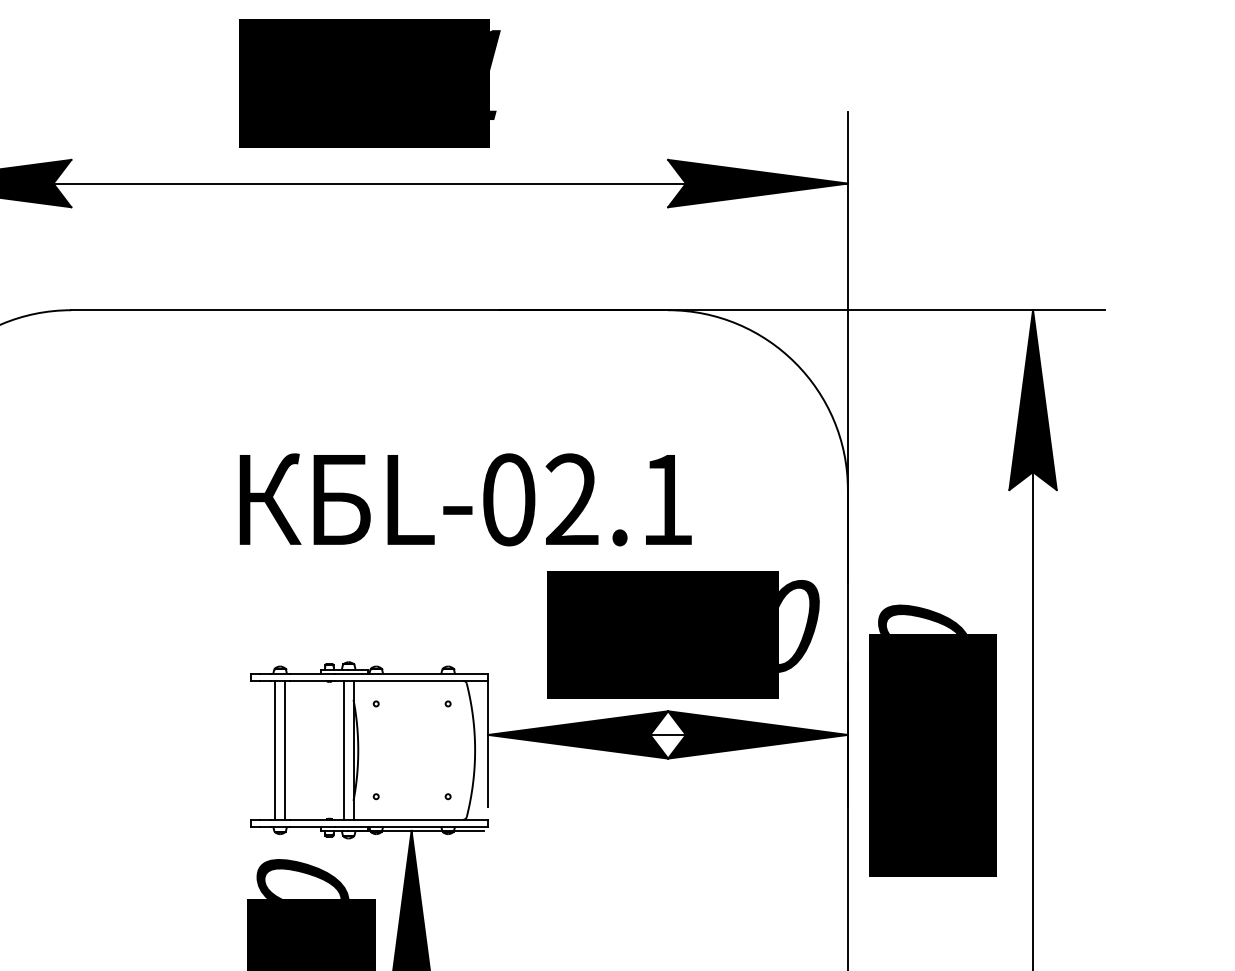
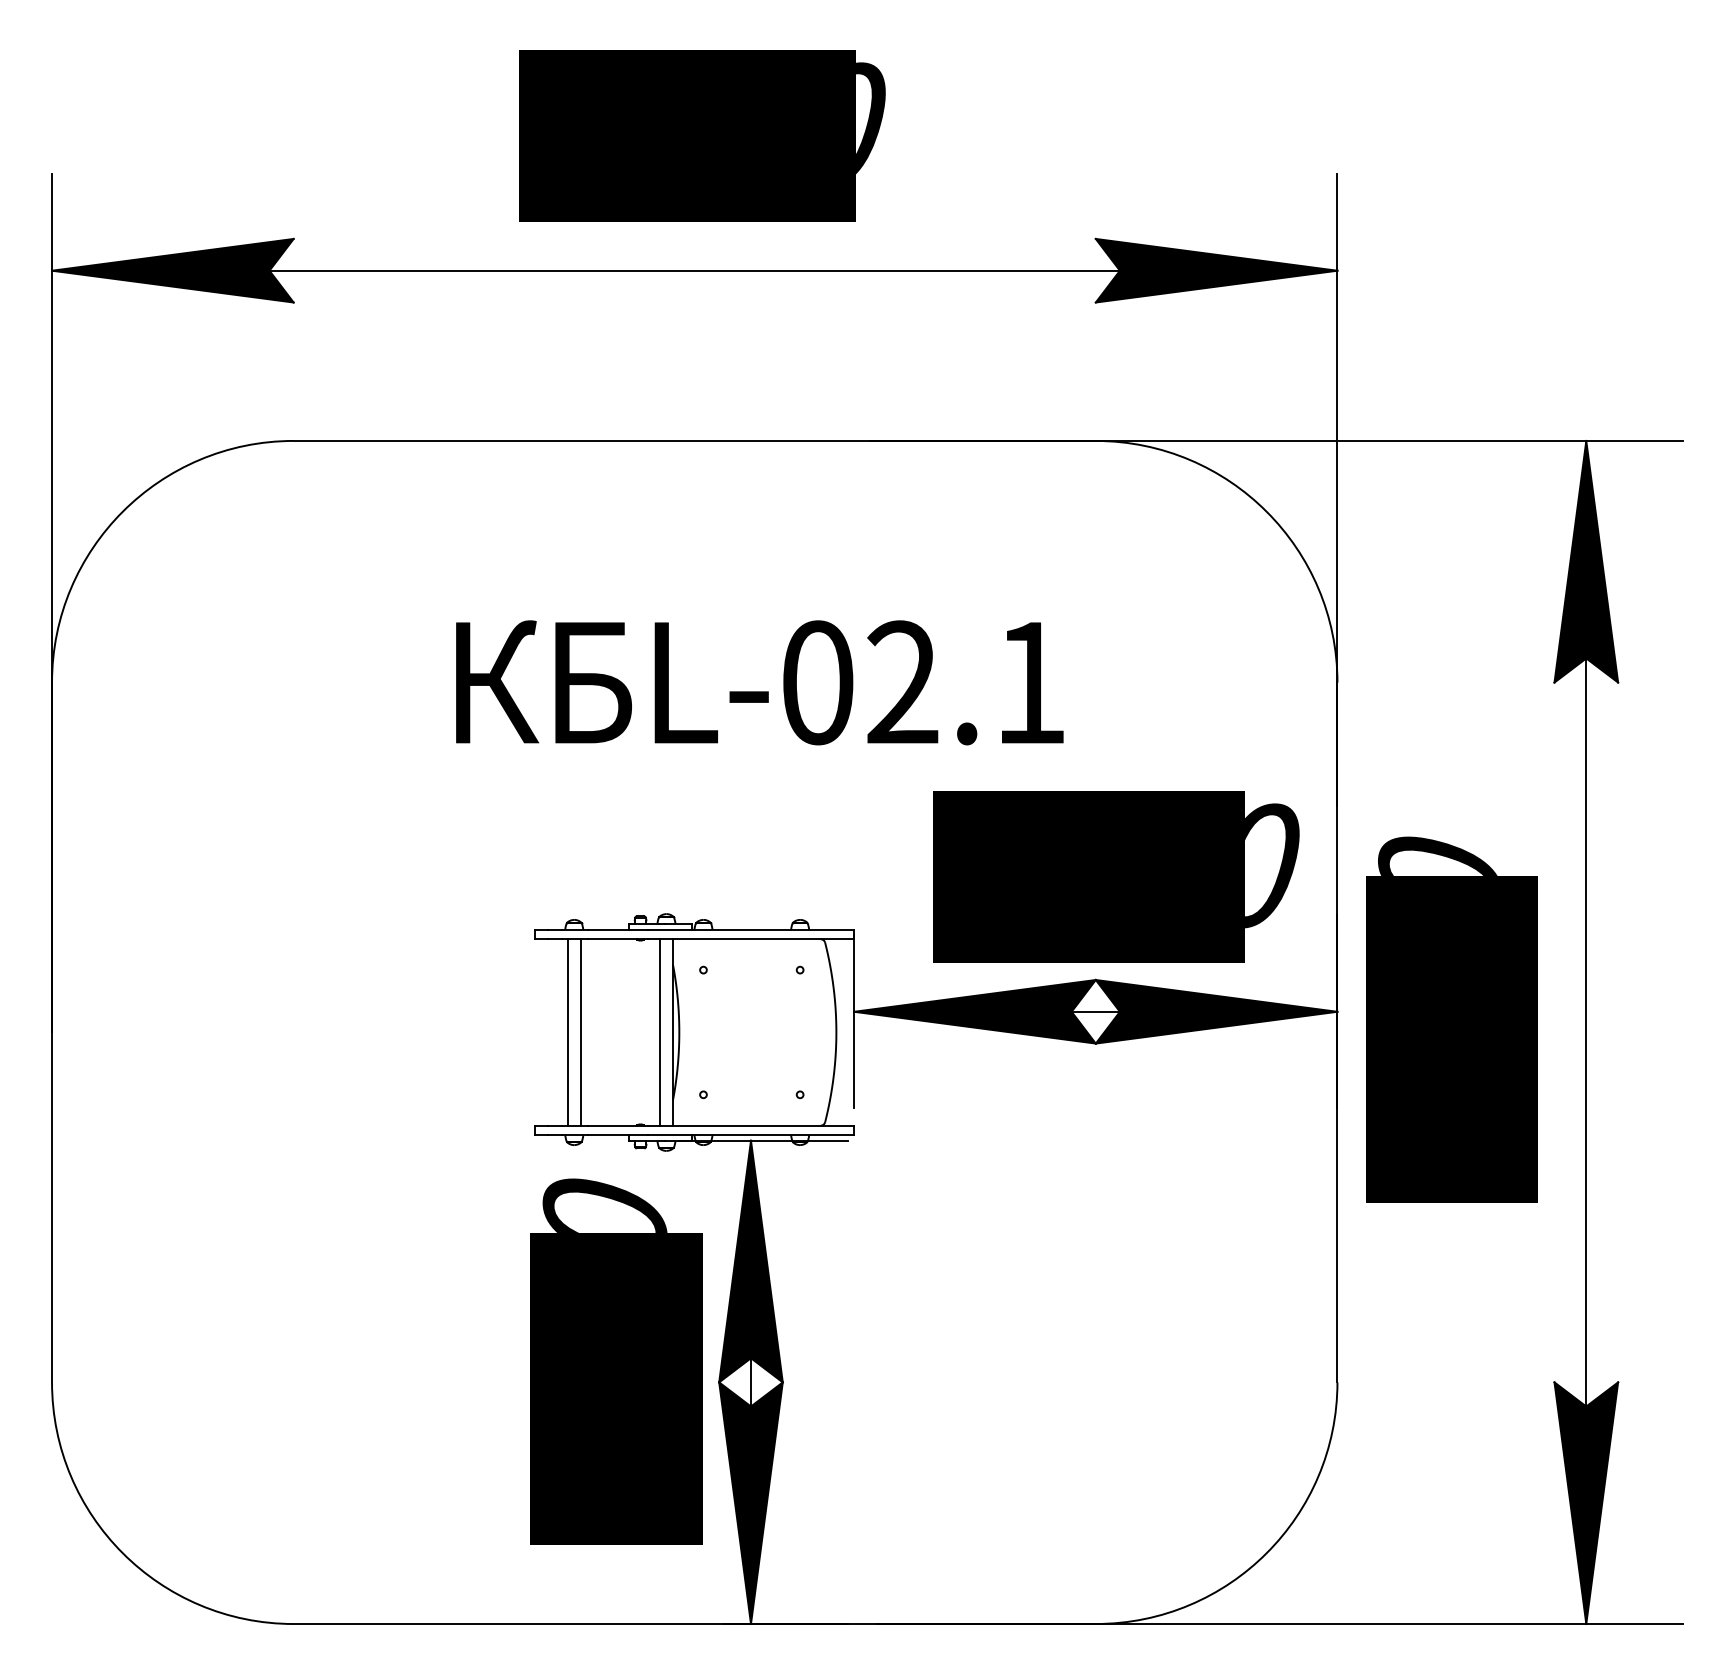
text: (500, 74) -> (870, 123), 1701 -> 2660
text: (465, 499) -> (759, 682), moved

